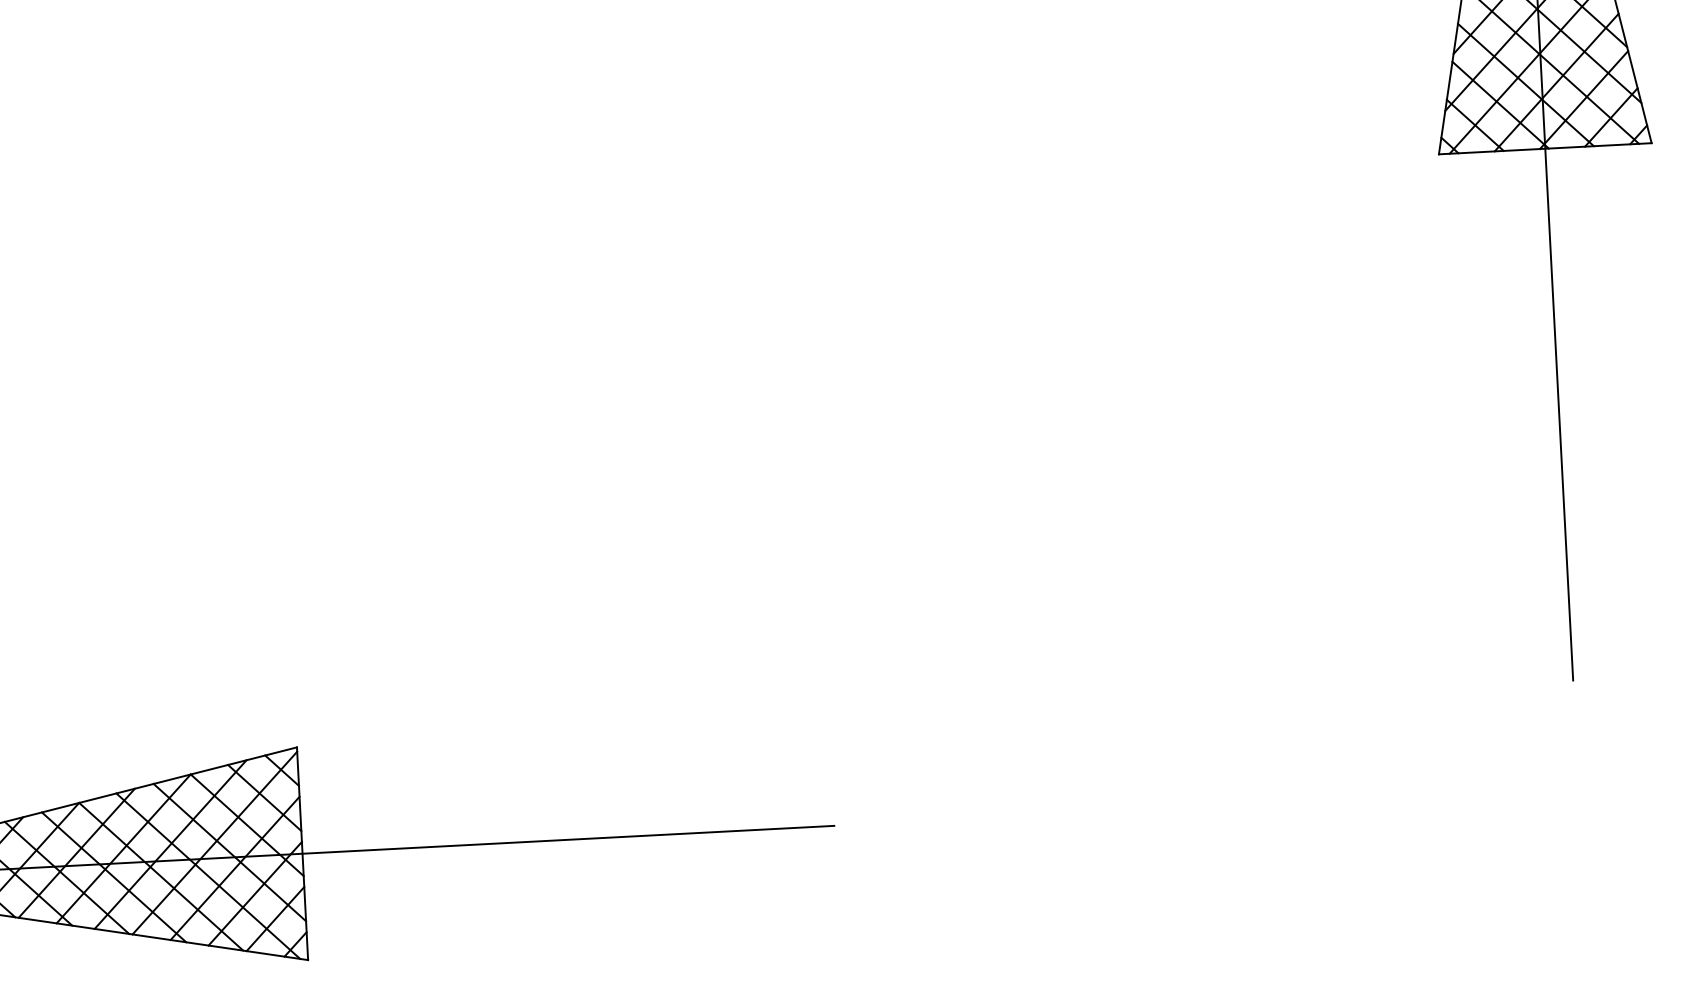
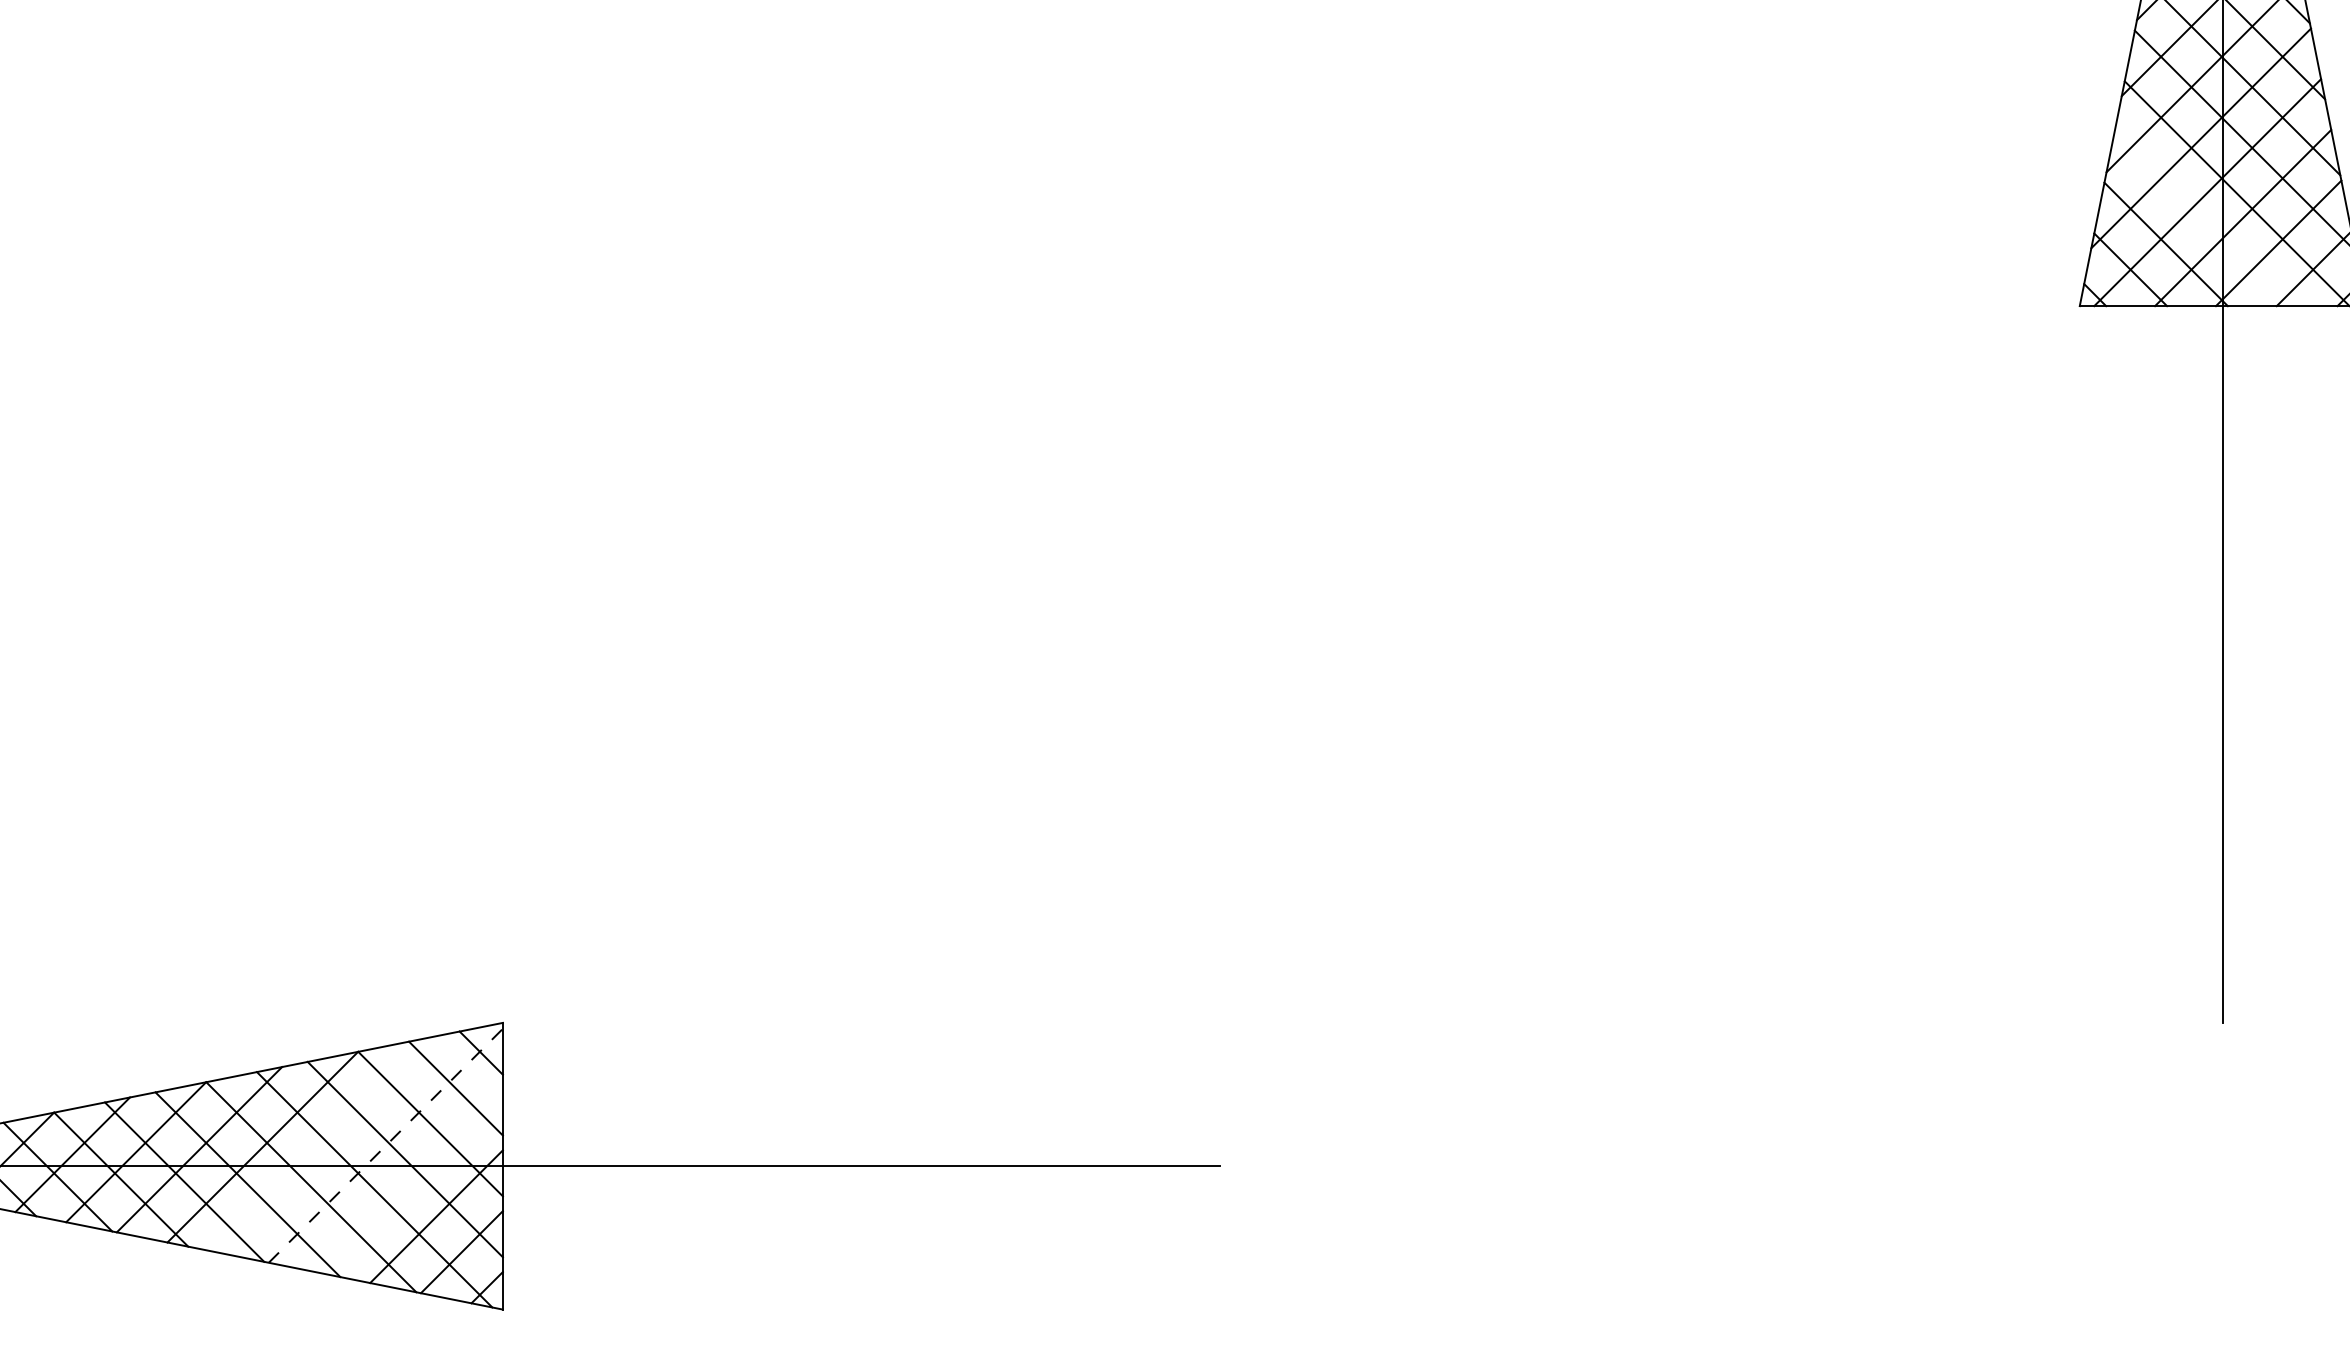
line: (1525, 85) -> (2201, 219), removed
line: (215, 842) -> (386, 1145), solid -> dashed
line: (170, 844) -> (326, 1144), removed
line: (234, 867) -> (410, 1180), removed

